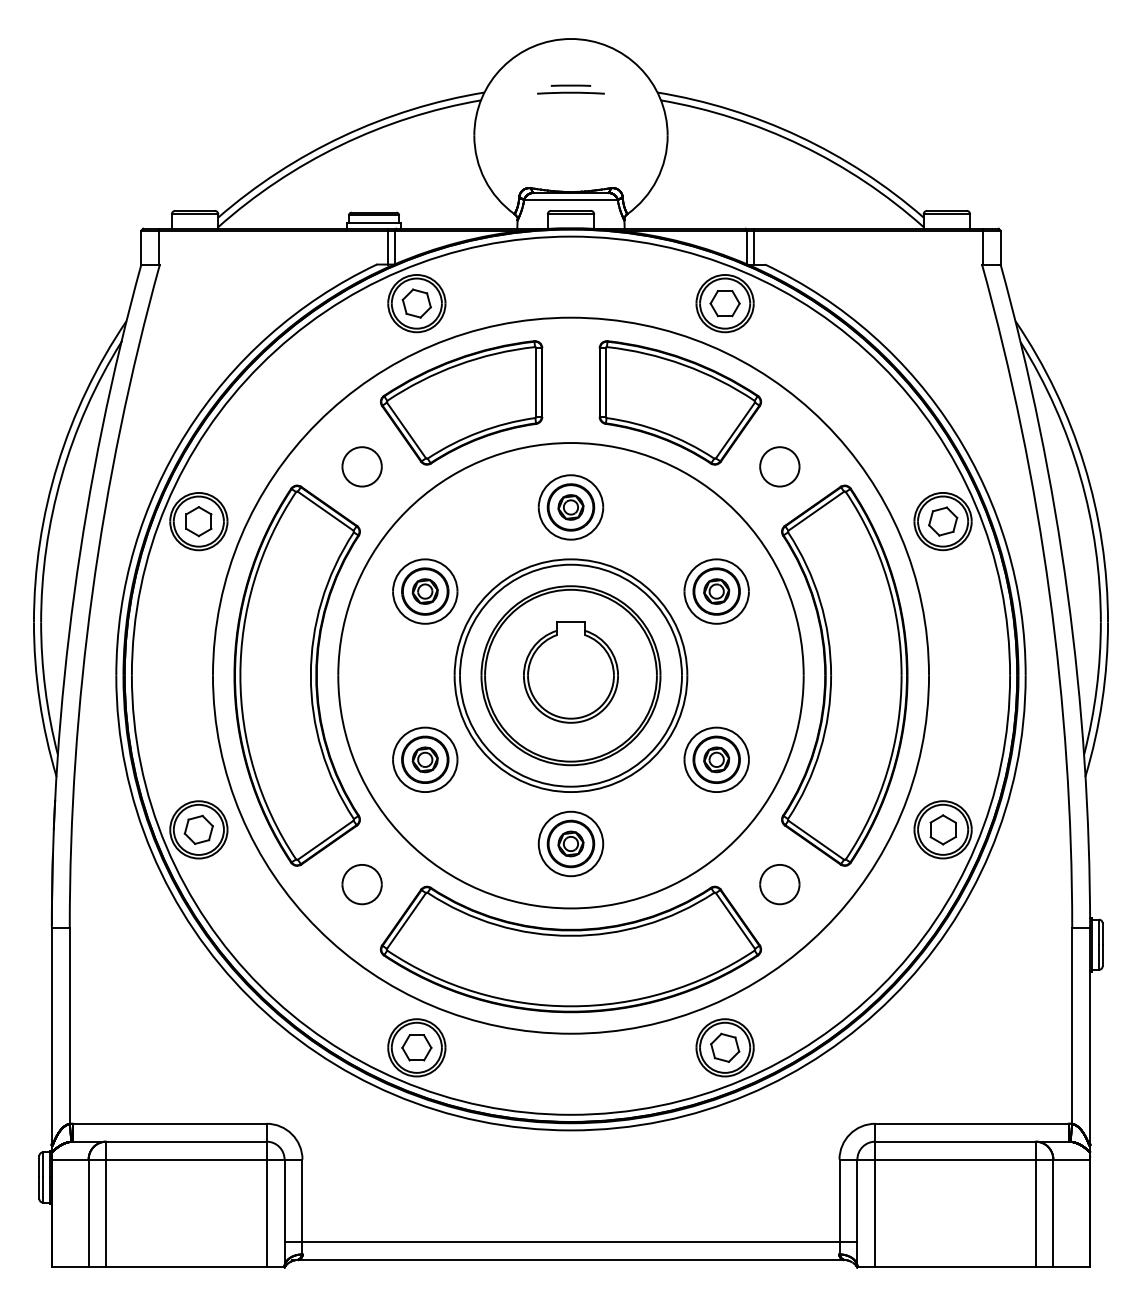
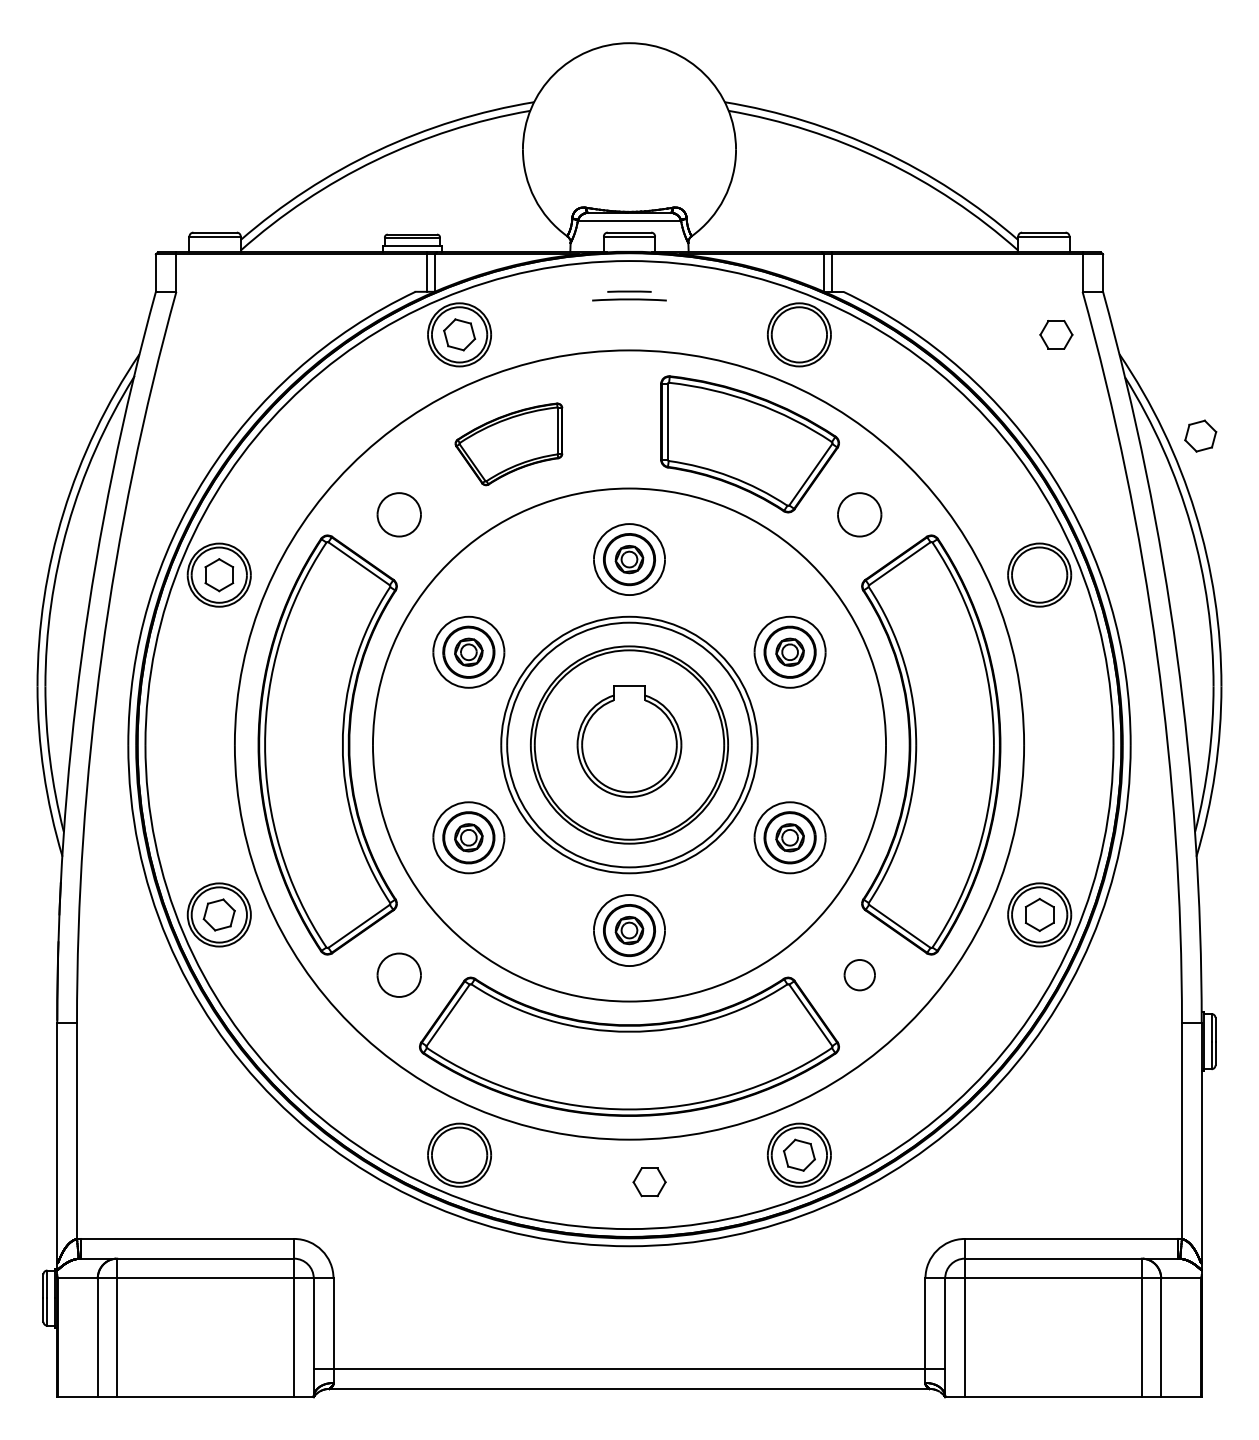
part: (571, 89) -> (629, 295), moved
part: (725, 303) -> (1056, 334), moved
part: (461, 403) -> (508, 444), size x0.6
part: (942, 521) -> (1200, 435), moved
part: (779, 883) -> (859, 974), size x0.7
part: (416, 1048) -> (649, 1182), moved

